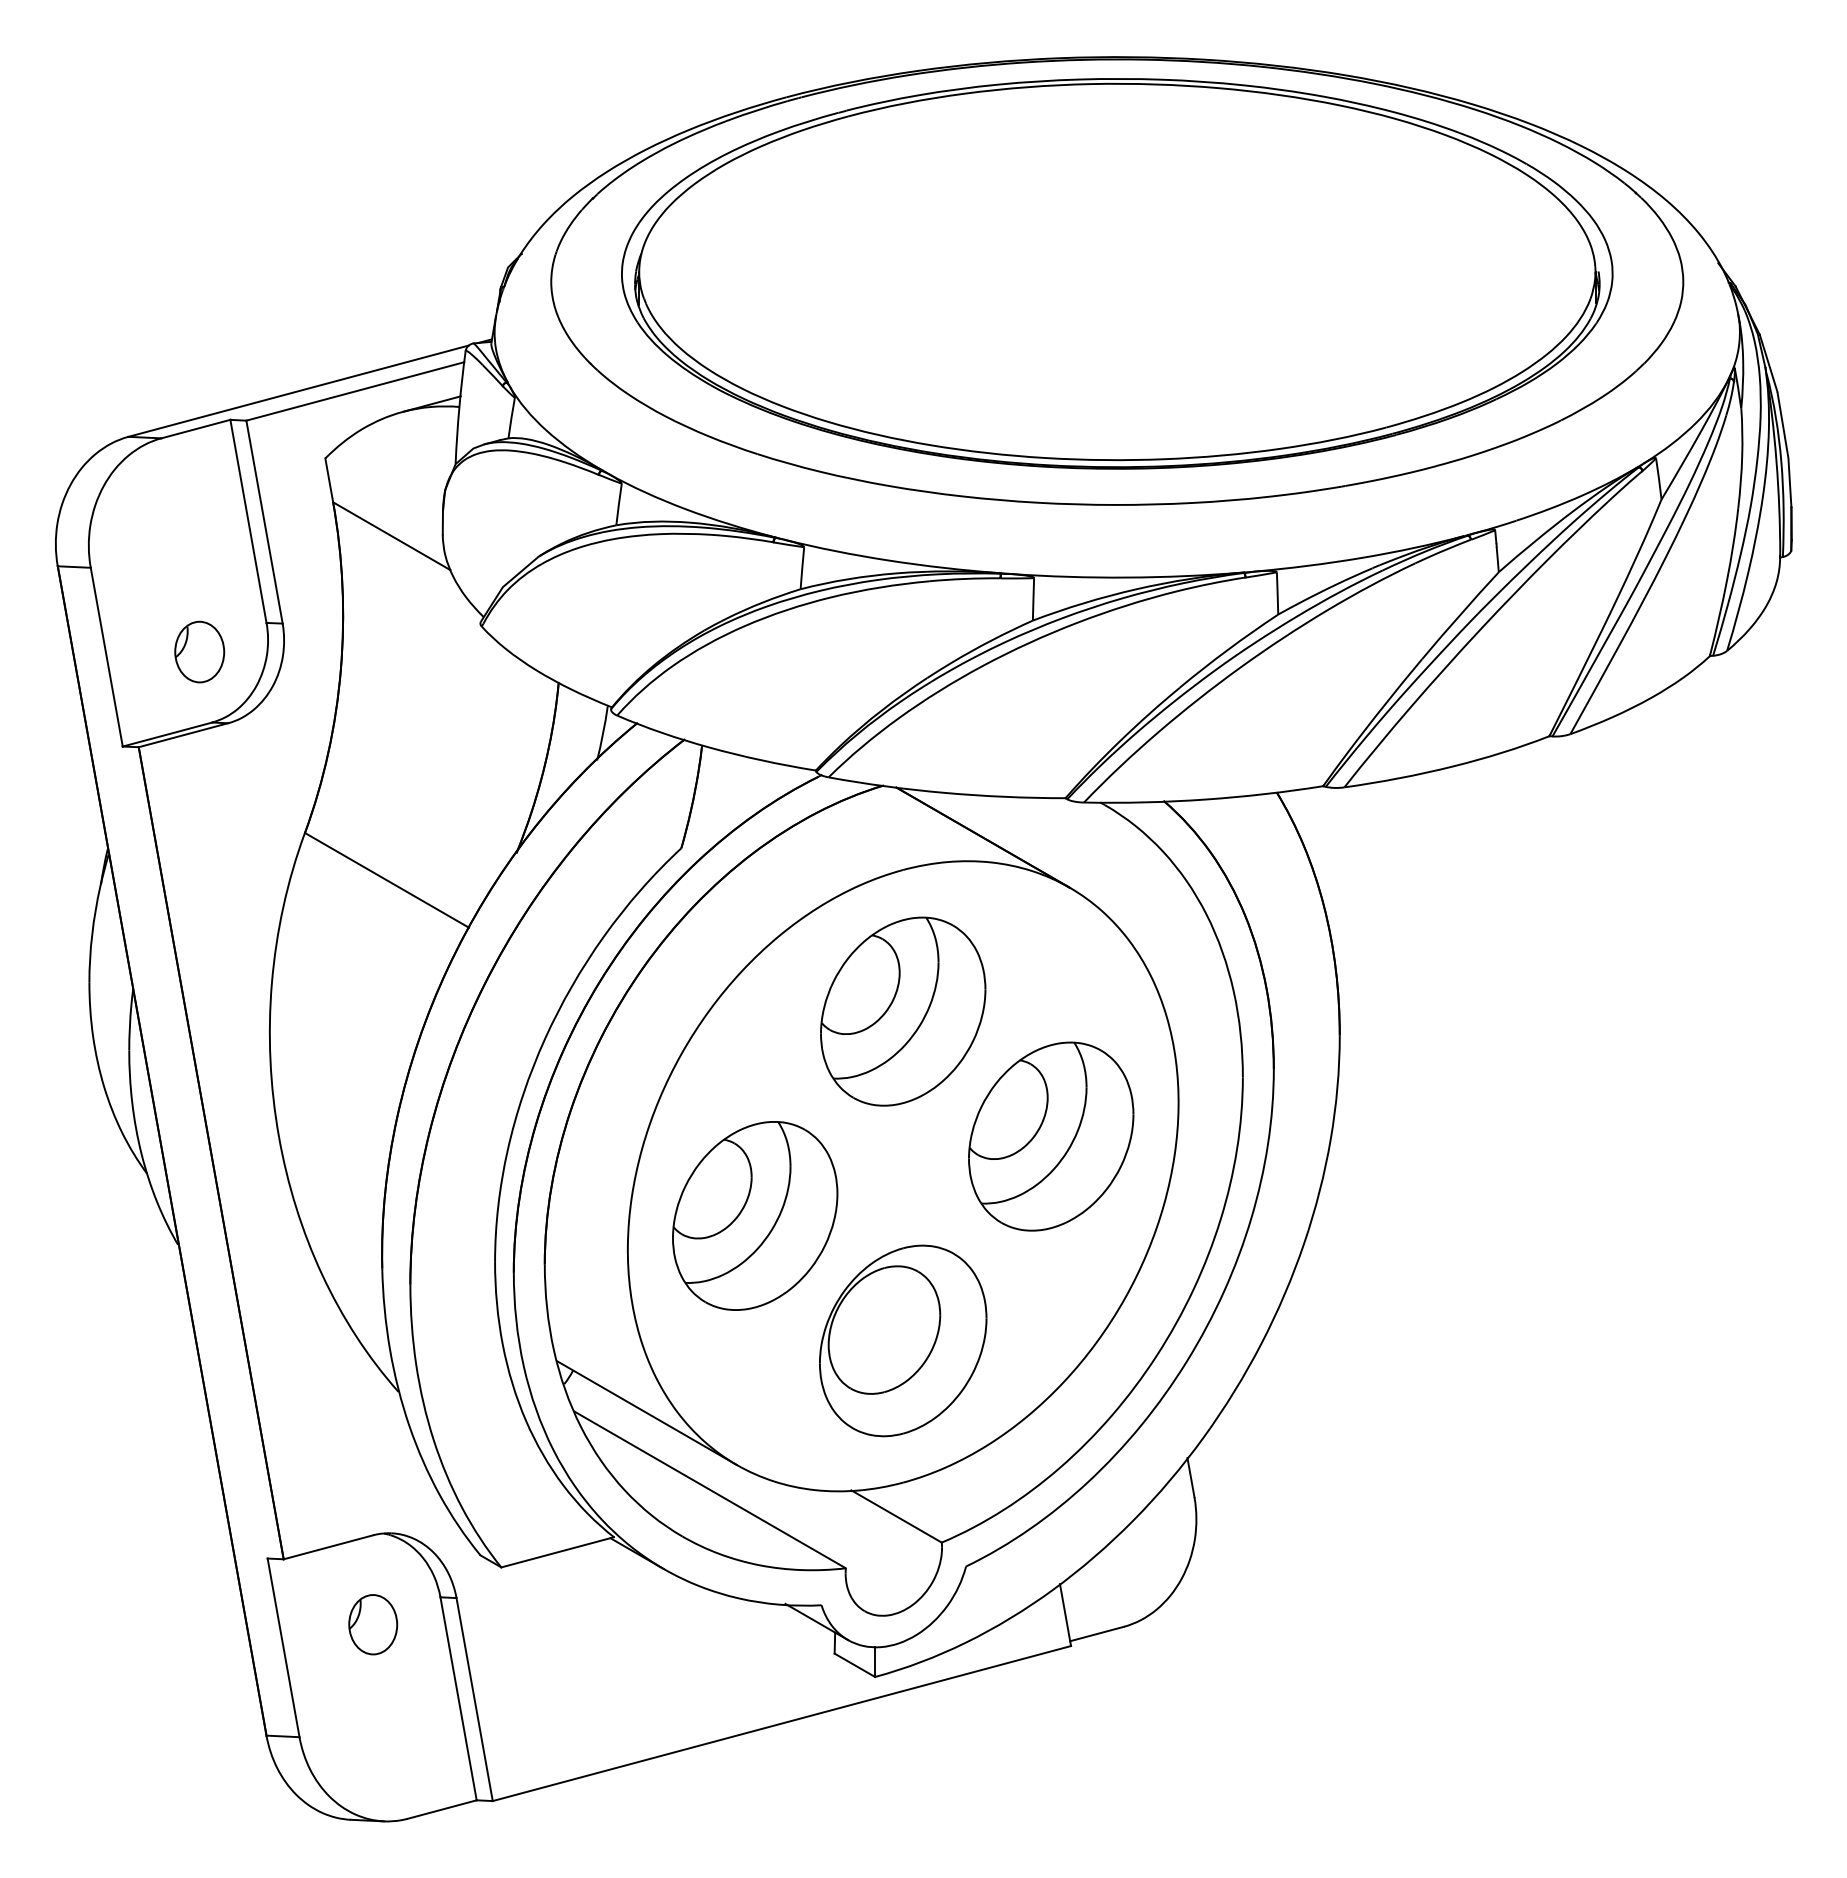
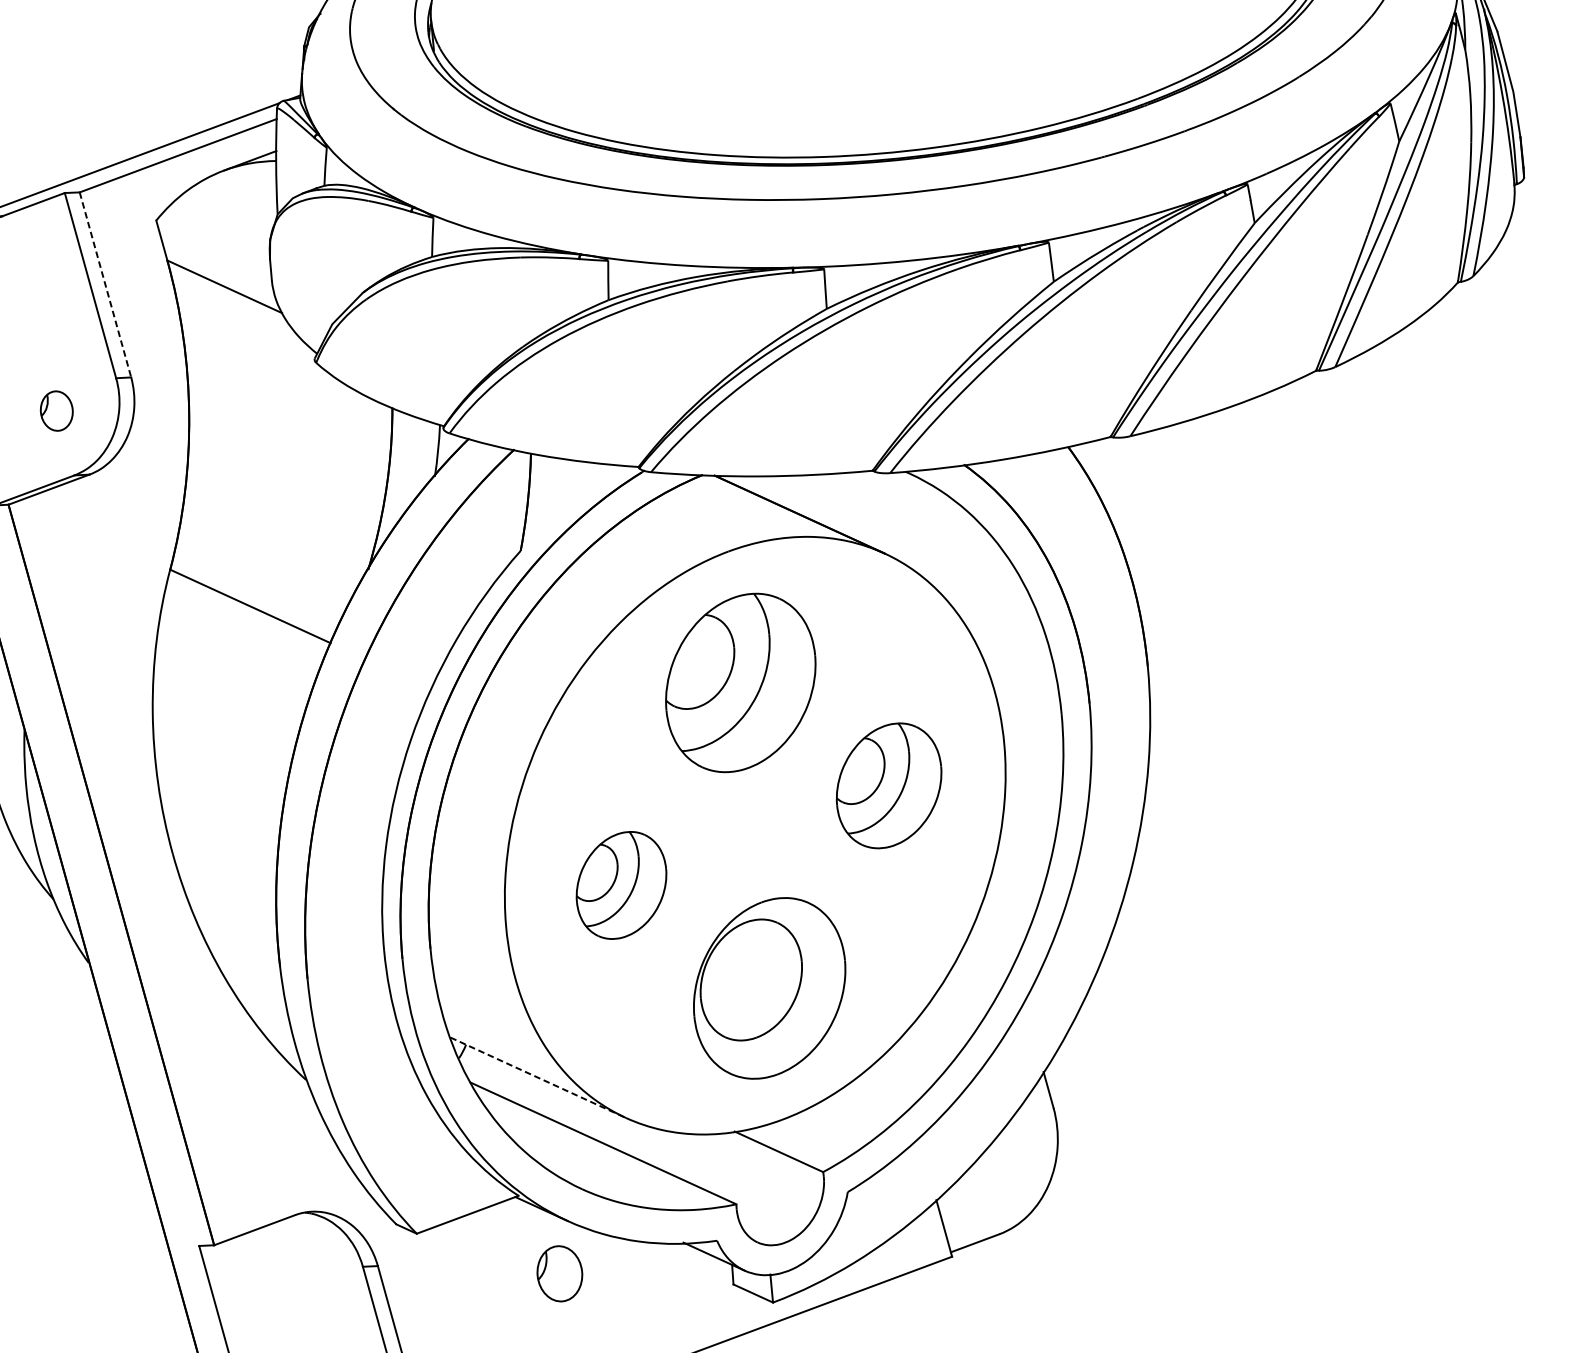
line: (264, 522) -> (105, 285), solid -> dashed
part: (199, 651) -> (56, 410), size x0.7
part: (1051, 1136) -> (889, 785), size x0.7
part: (755, 1215) -> (621, 885), size x0.6
line: (646, 1413) -> (537, 1078), solid -> dashed
part: (373, 1624) -> (560, 1273), moved

